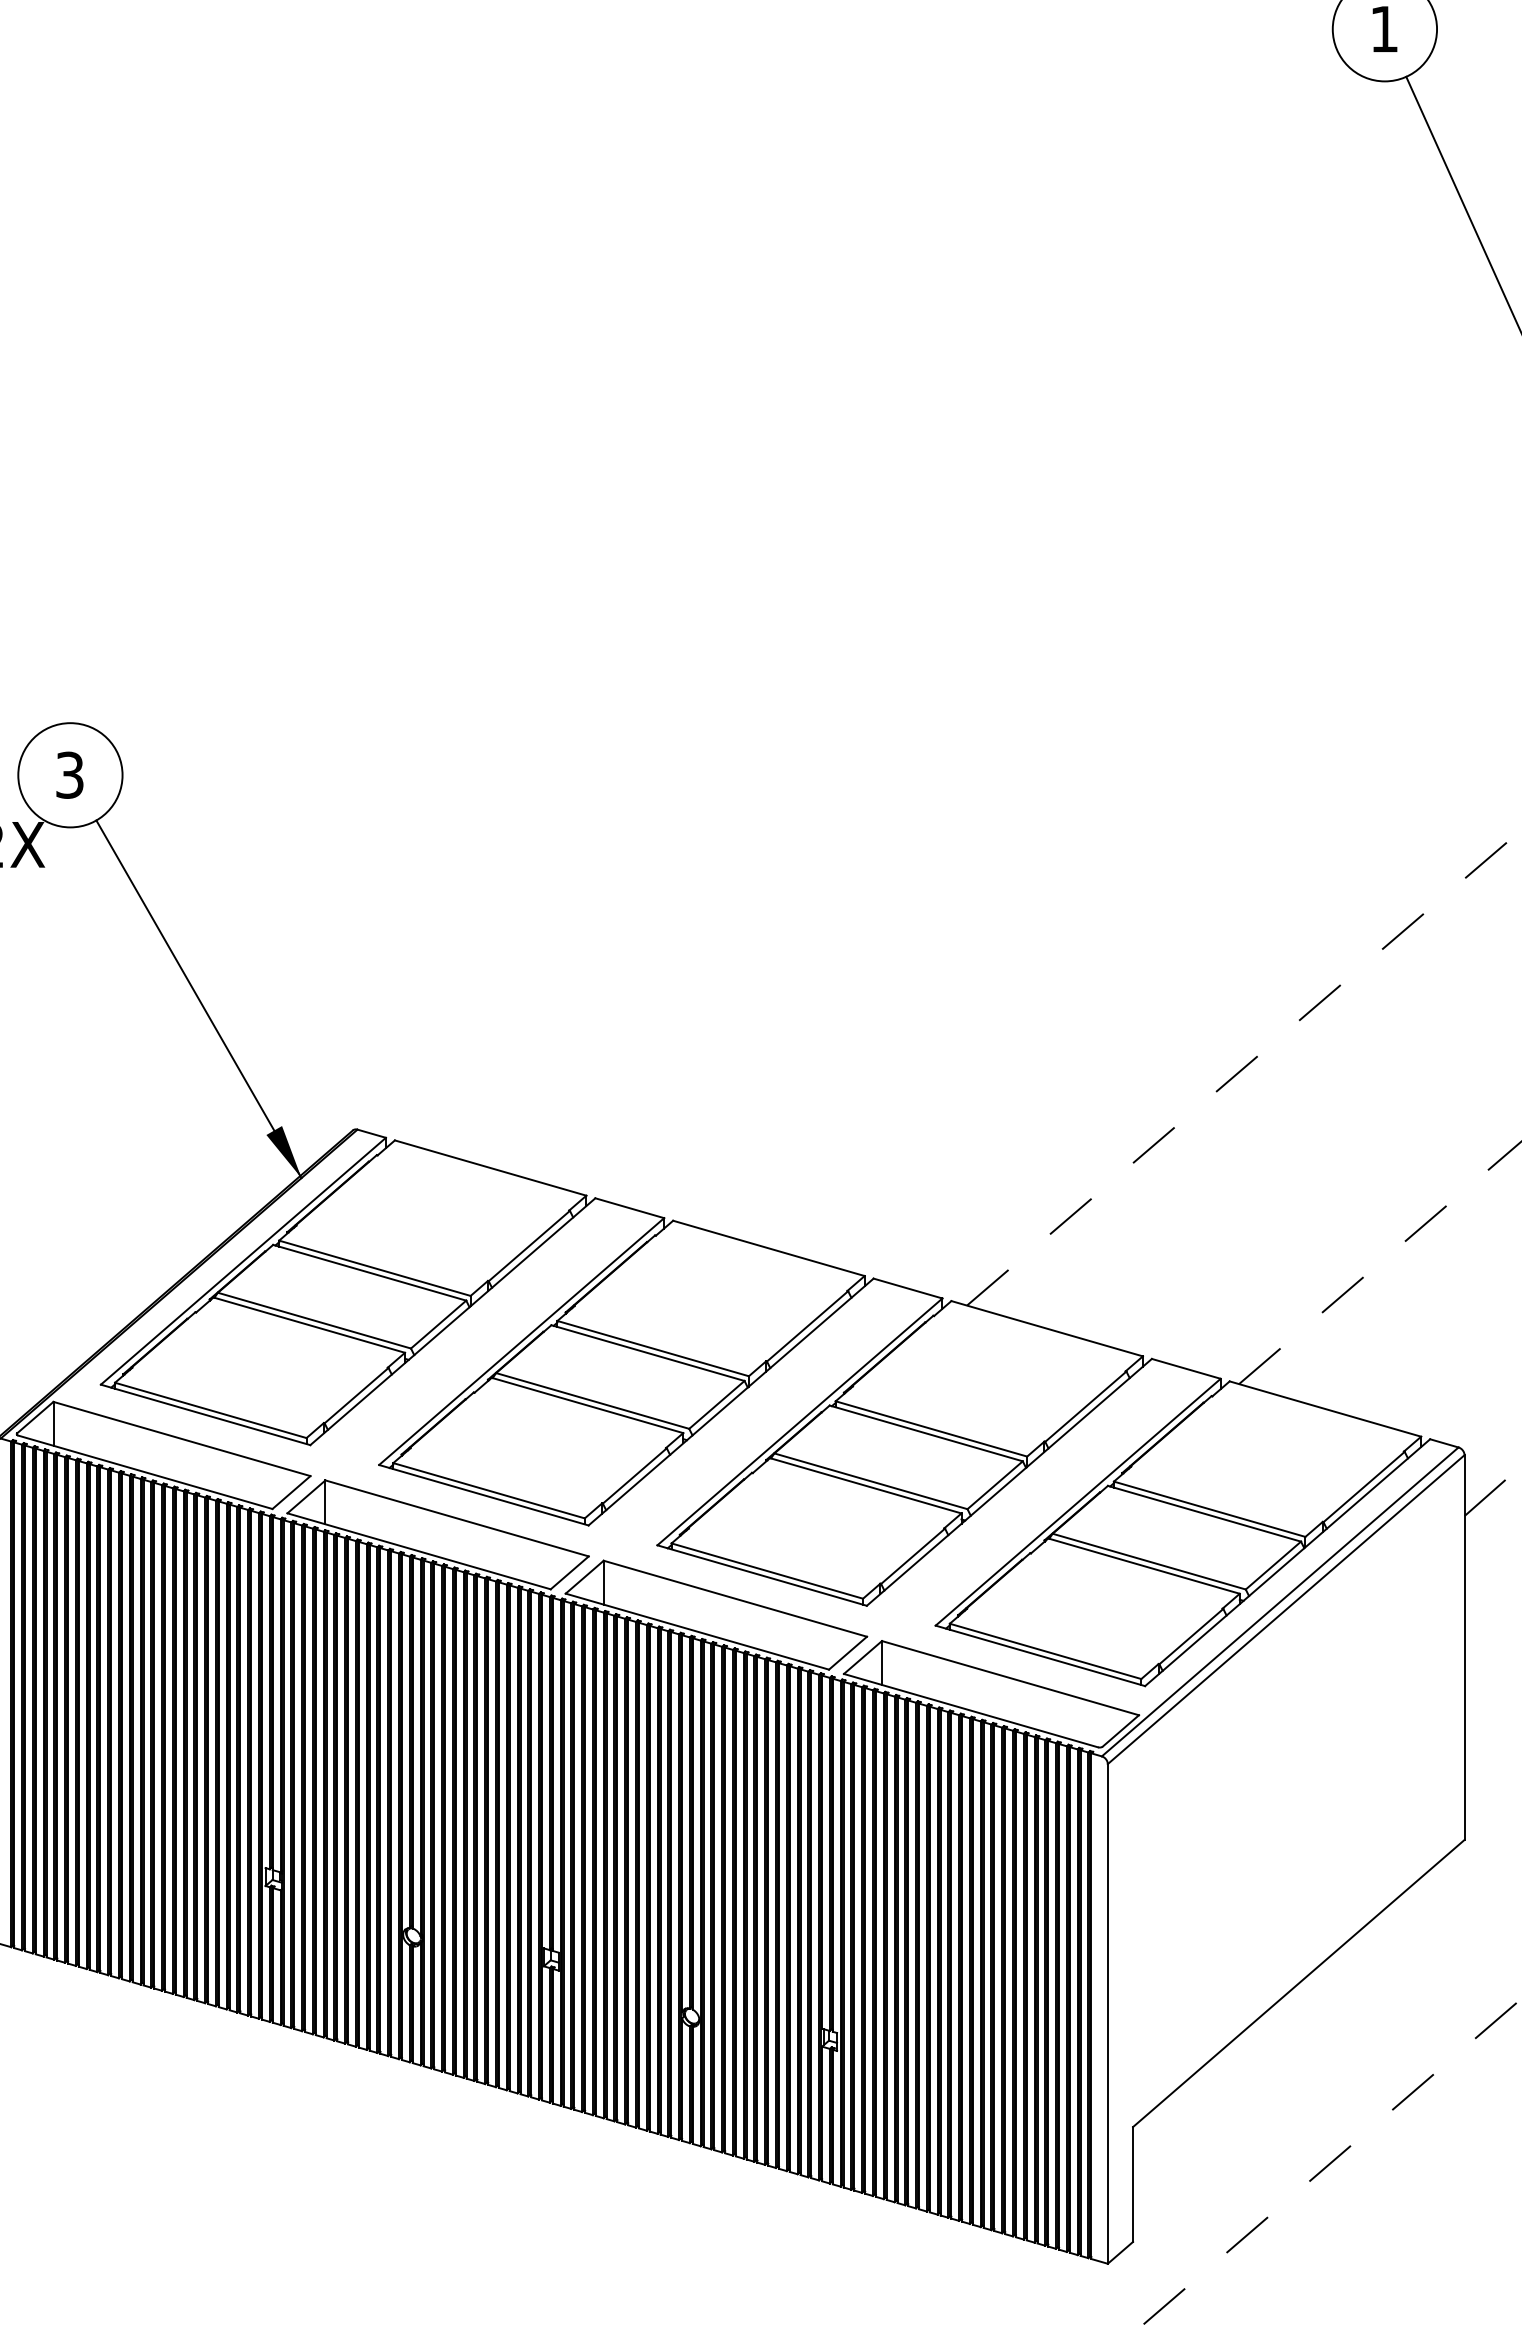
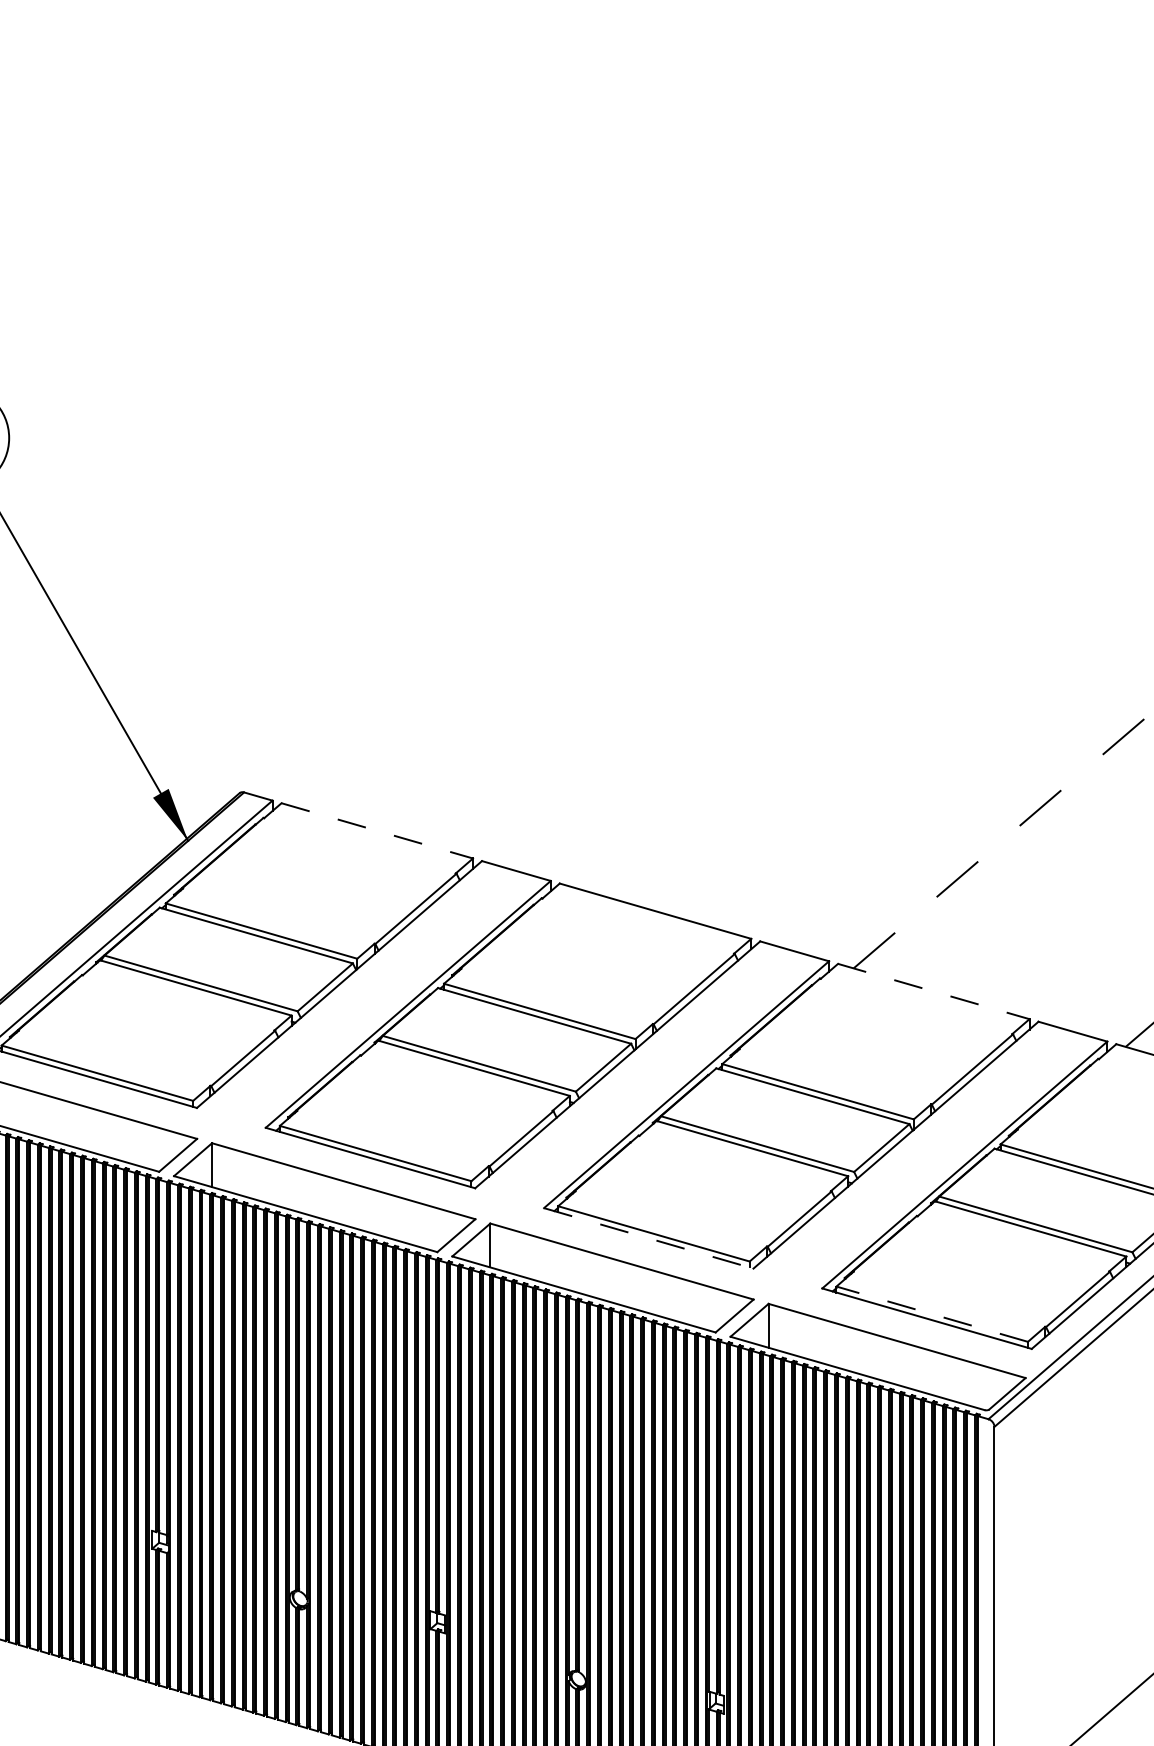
line: (490, 1168) -> (377, 831), solid -> dashed
line: (1047, 1328) -> (934, 991), solid -> dashed
line: (762, 1575) -> (649, 1238), solid -> dashed
line: (1045, 1651) -> (932, 1314), solid -> dashed

